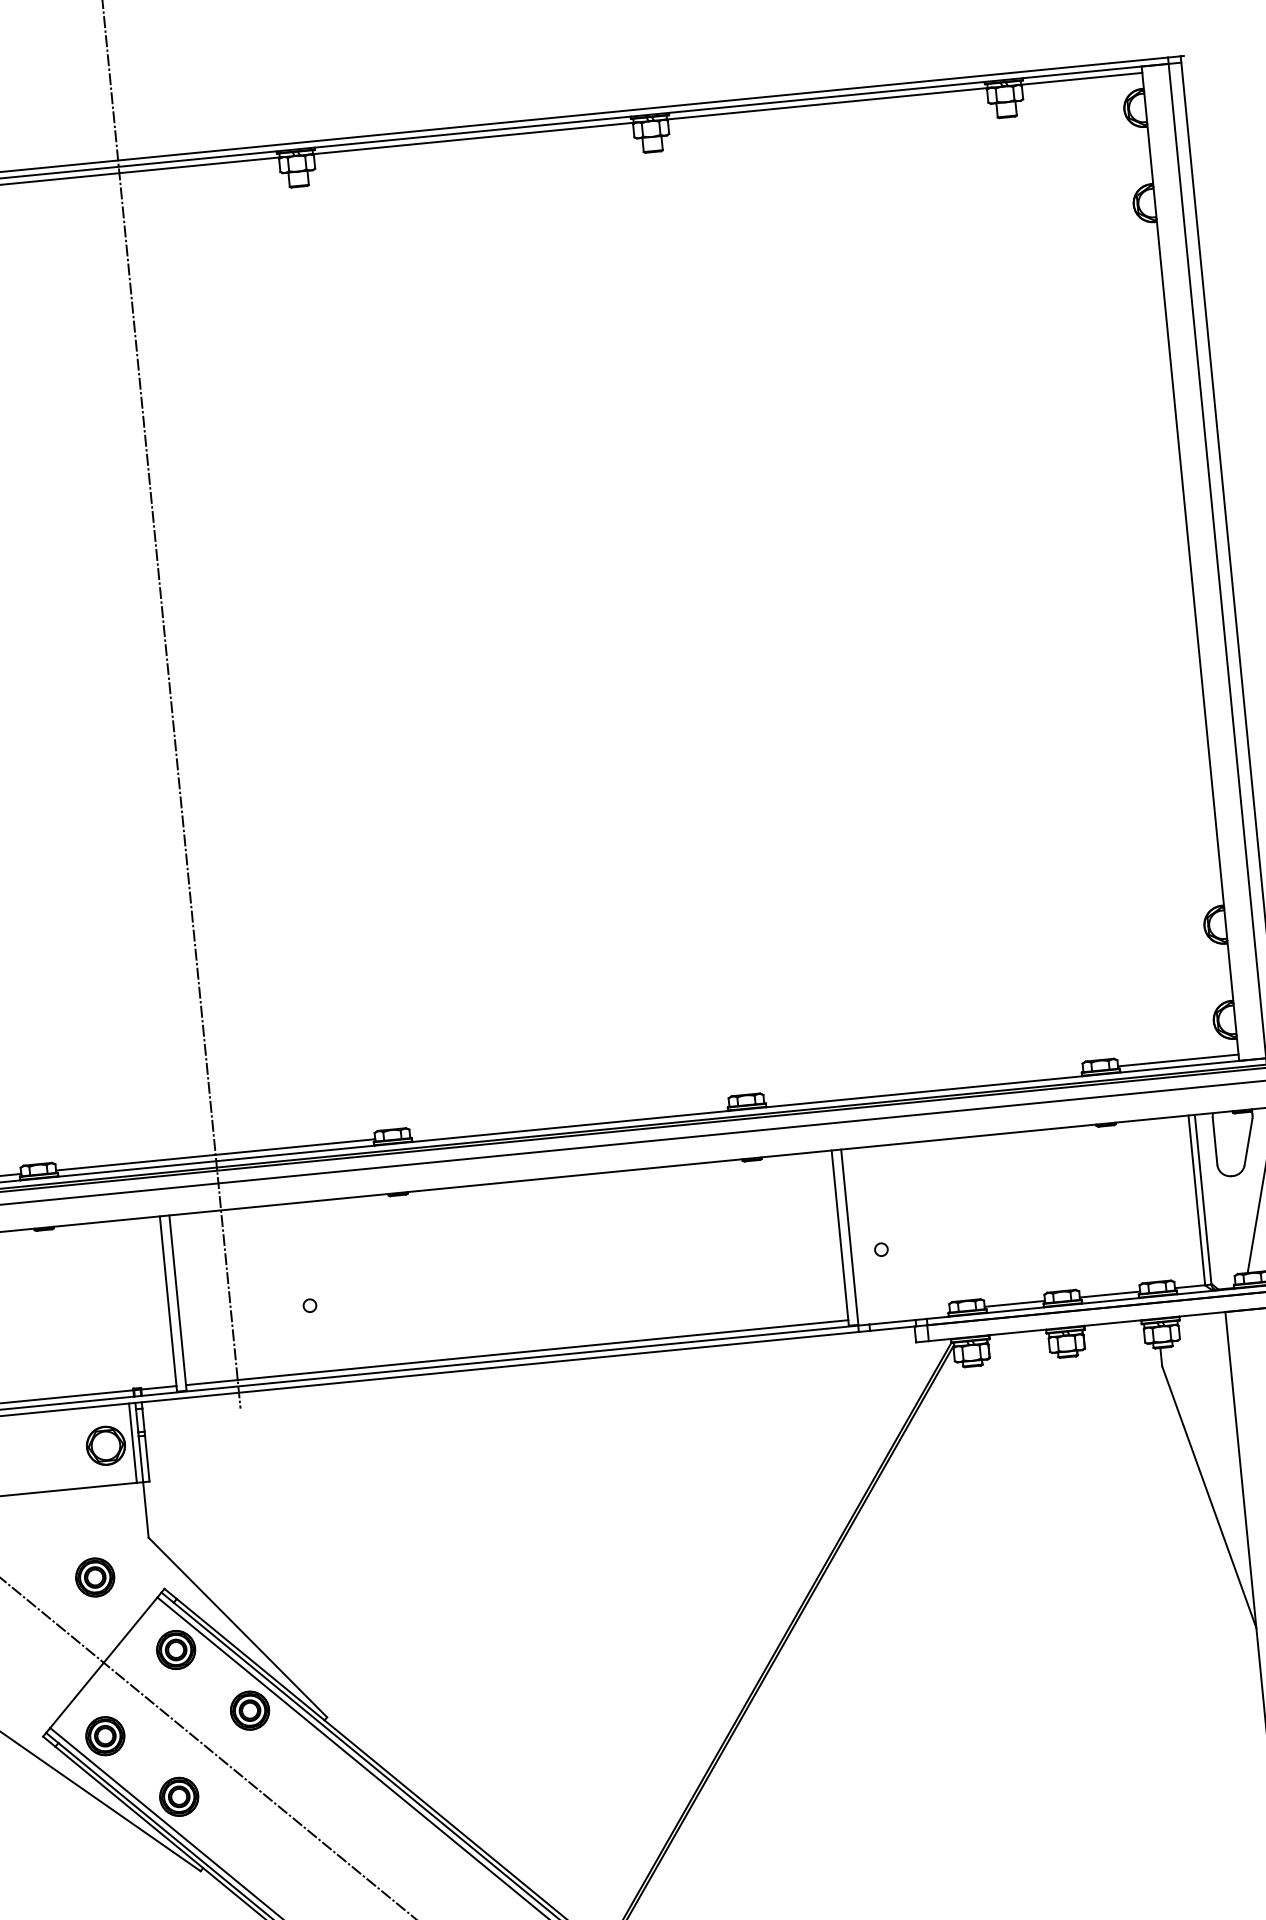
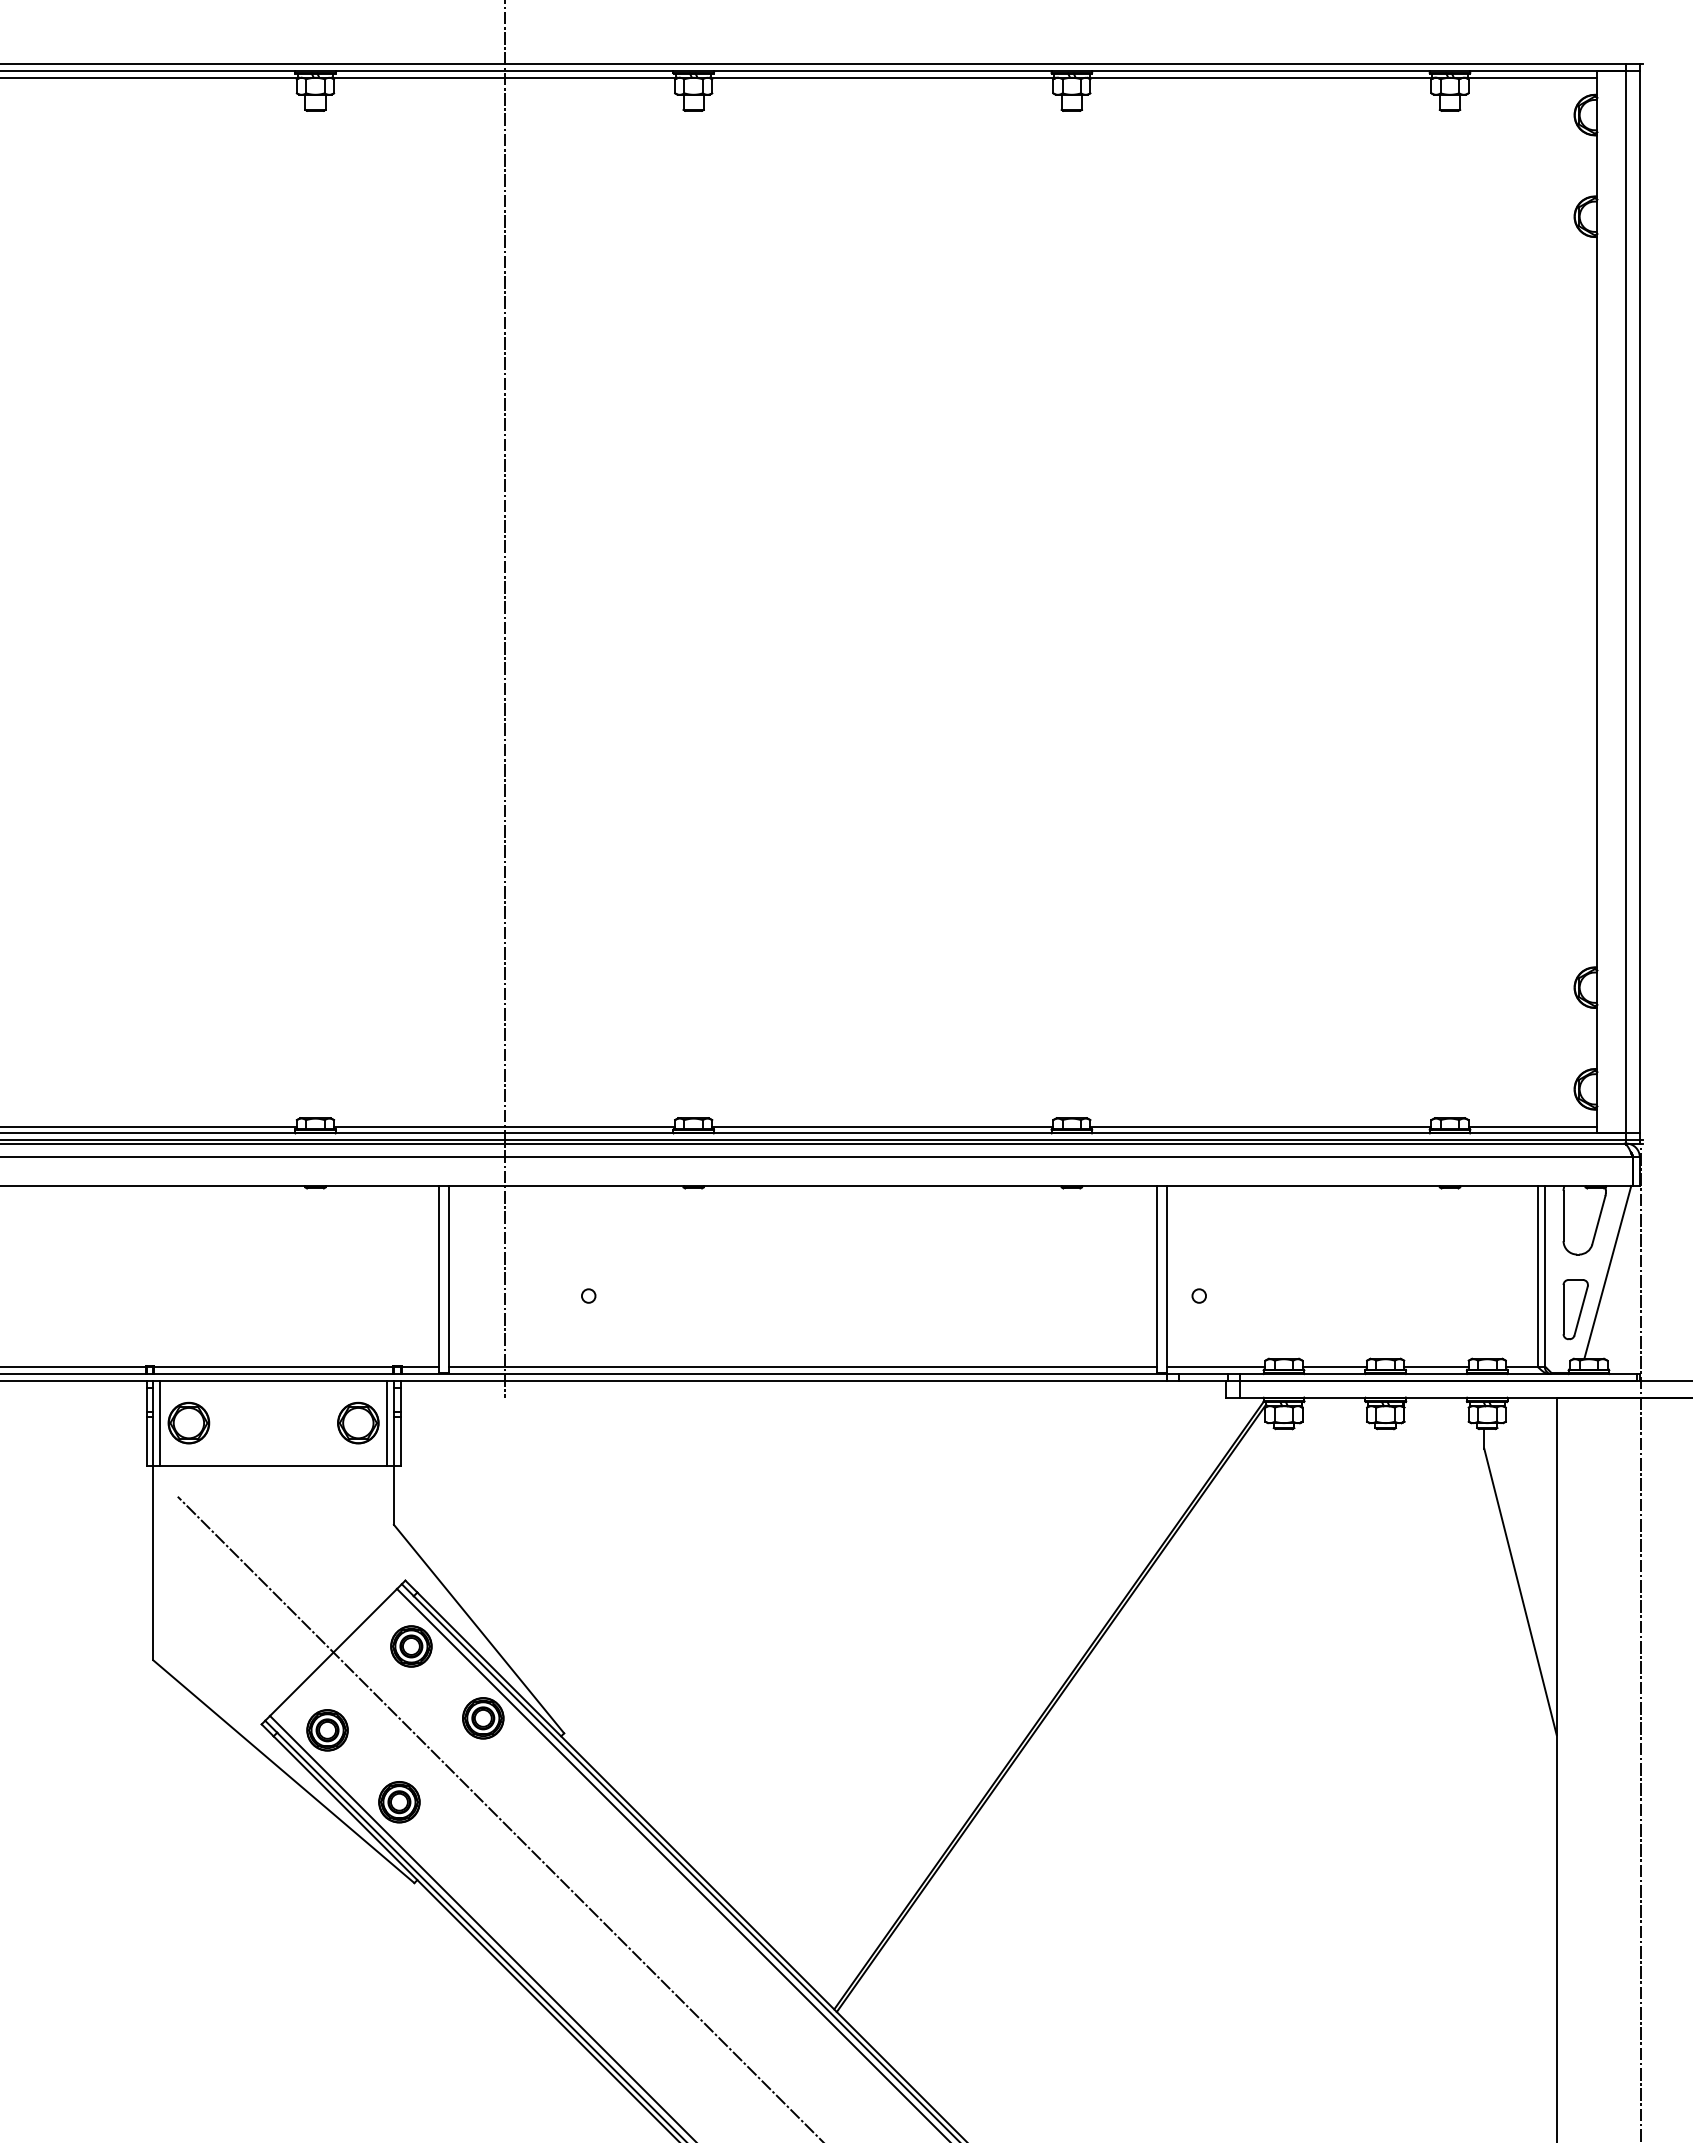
line: (923, 1085) -> (1260, 1126), added
line: (569, 1120) -> (882, 1126), added
part: (1234, 1227) -> (1575, 1309), added
line: (904, 1314) -> (1216, 1367), added
part: (95, 1577) -> (333, 1561), removed

